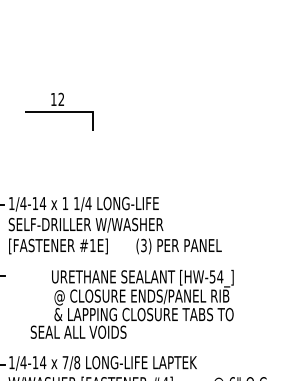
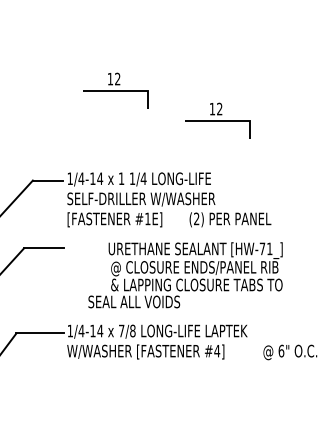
part: (165, 142) -> (217, 120), added
text: (143, 246) -> (196, 219), (3) -> (2)
text: (215, 276) -> (265, 248), [HW-54_] -> [HW-71_]

